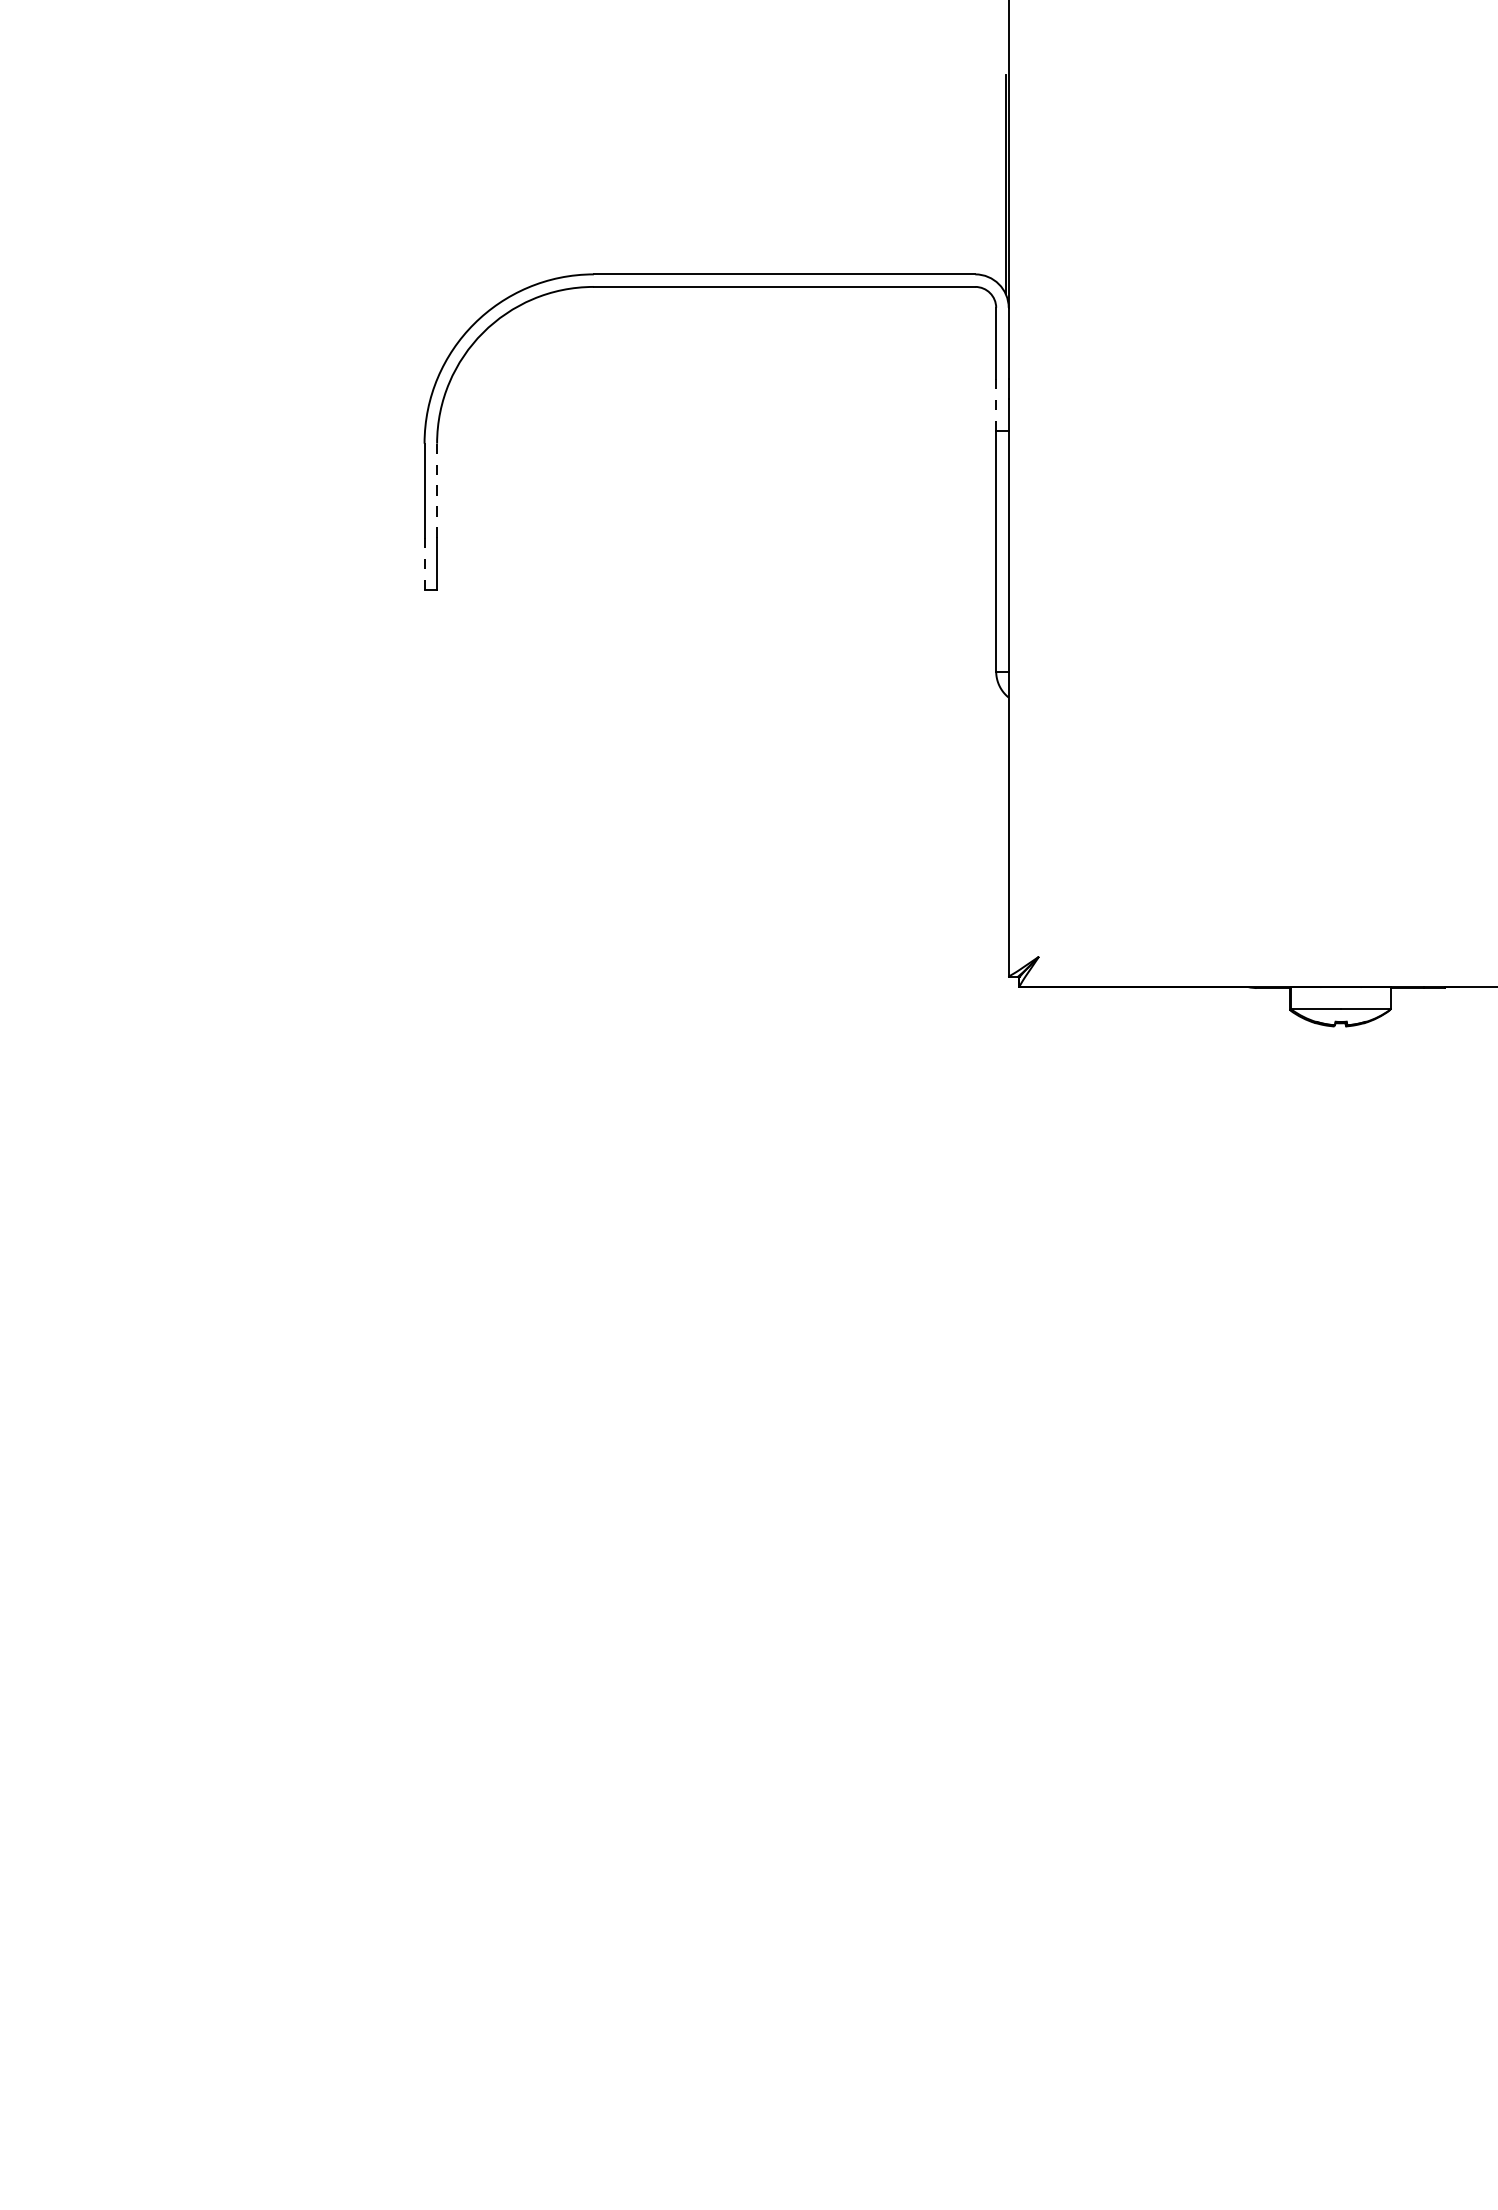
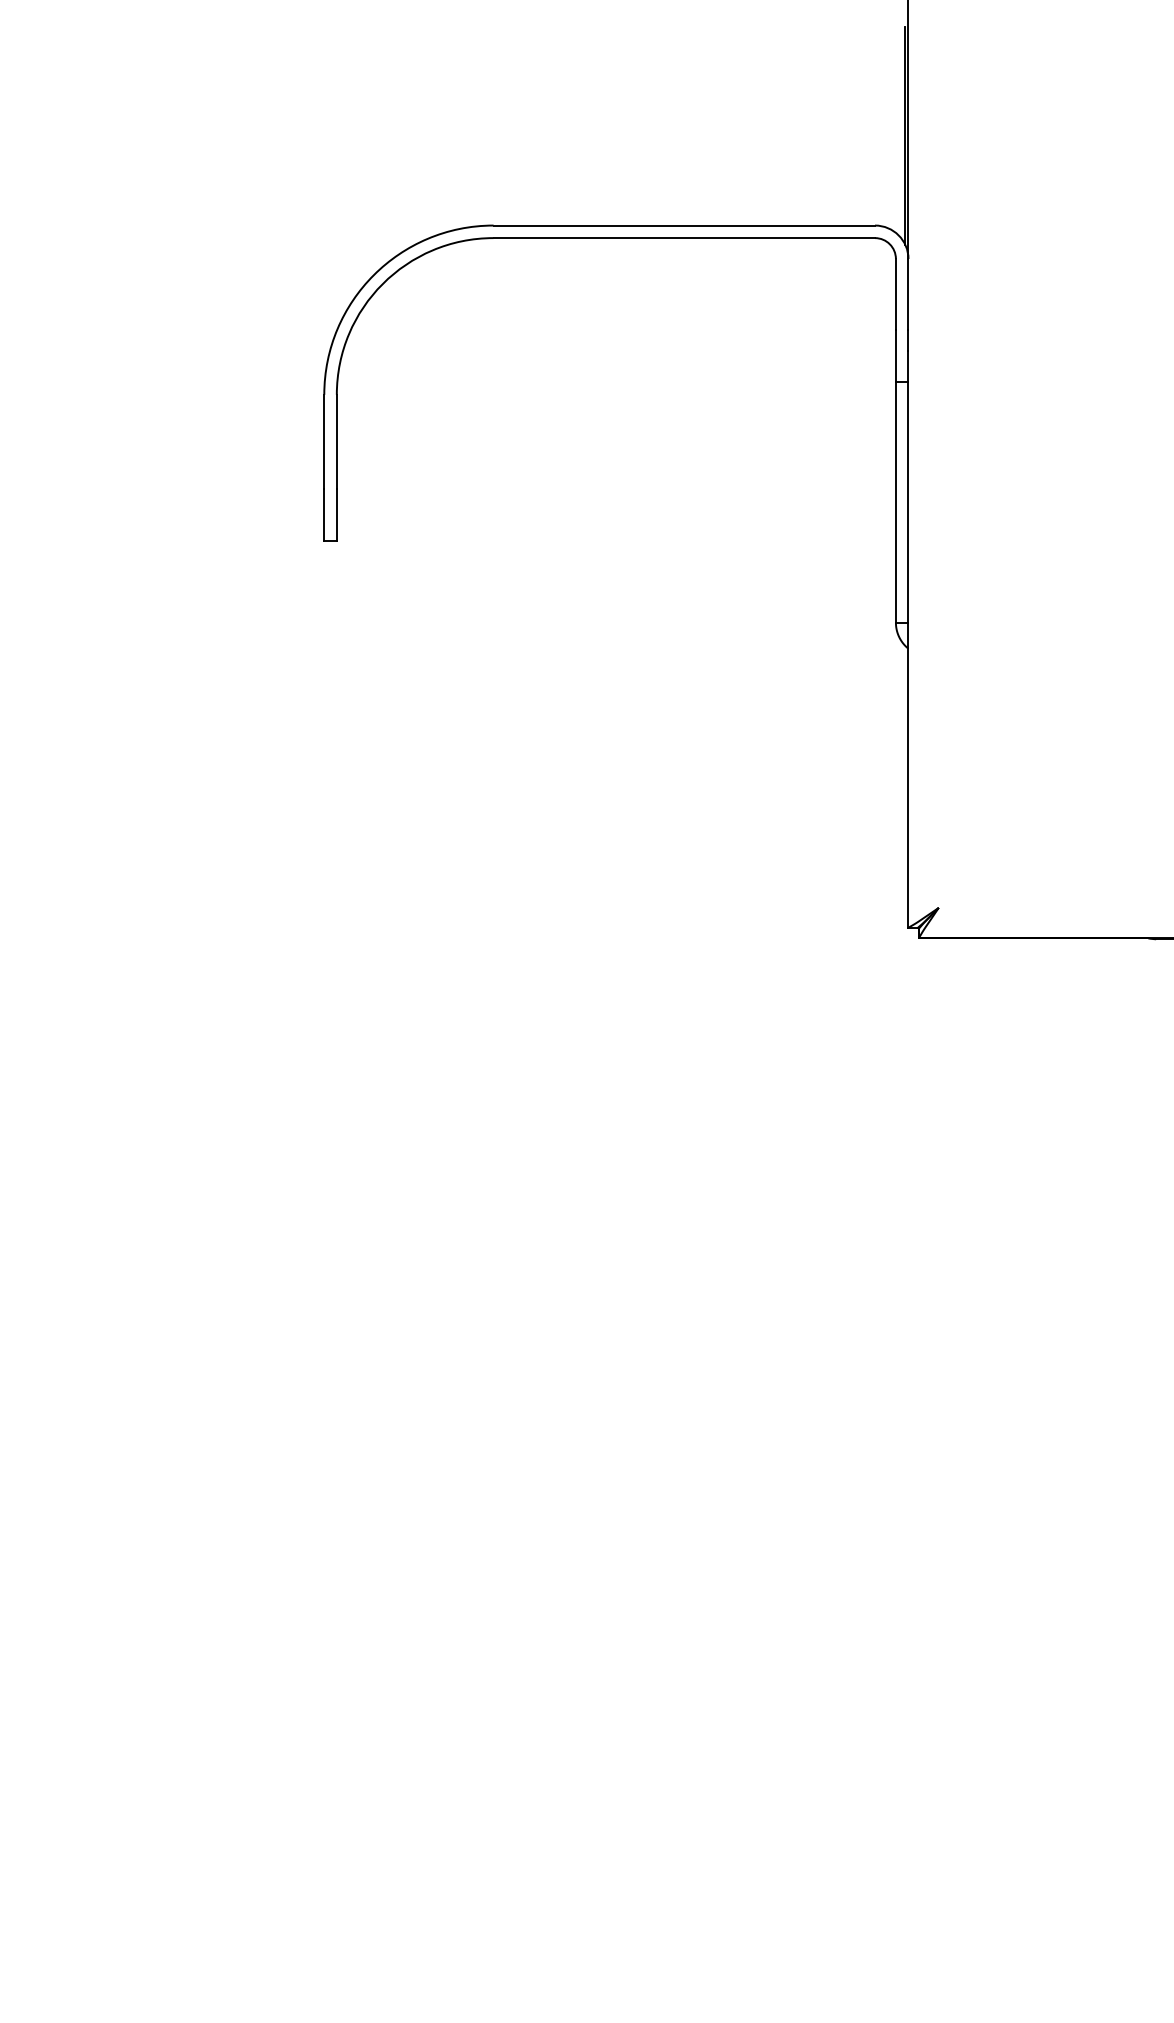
line: (996, 405) -> (896, 356), dashed -> solid
line: (437, 491) -> (337, 442), dashed -> solid
line: (424, 563) -> (324, 514), dashed -> solid

